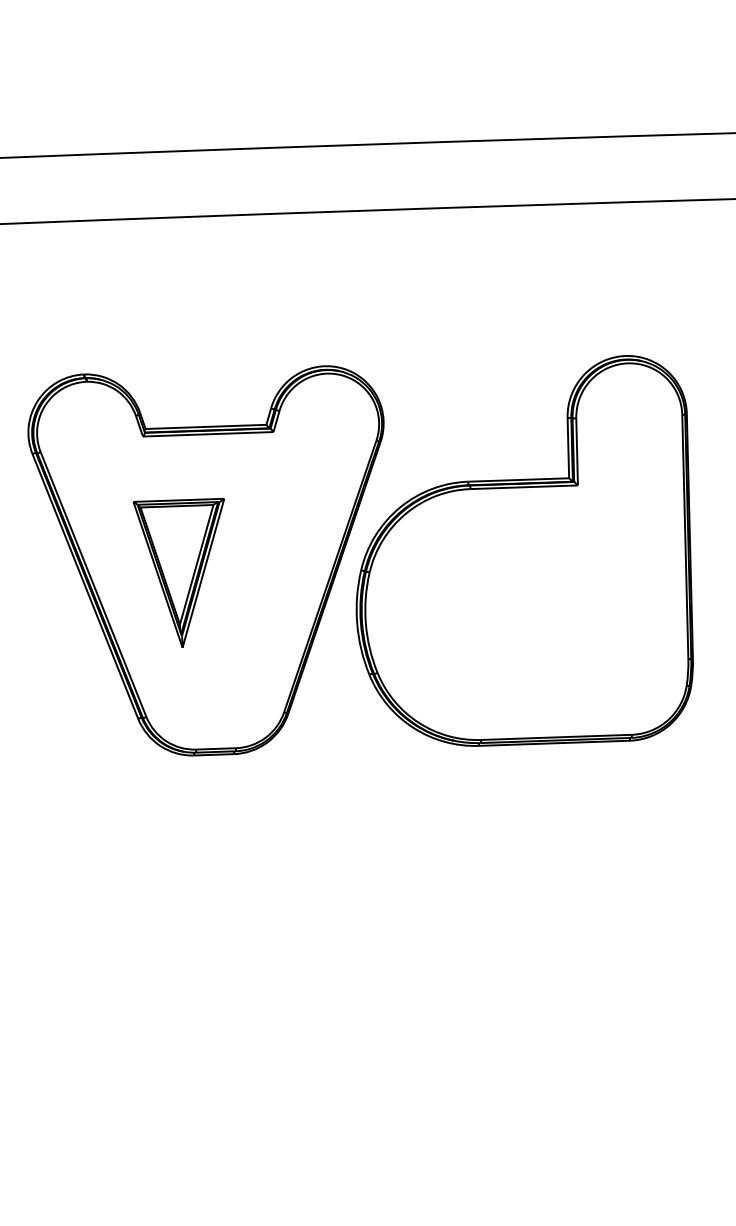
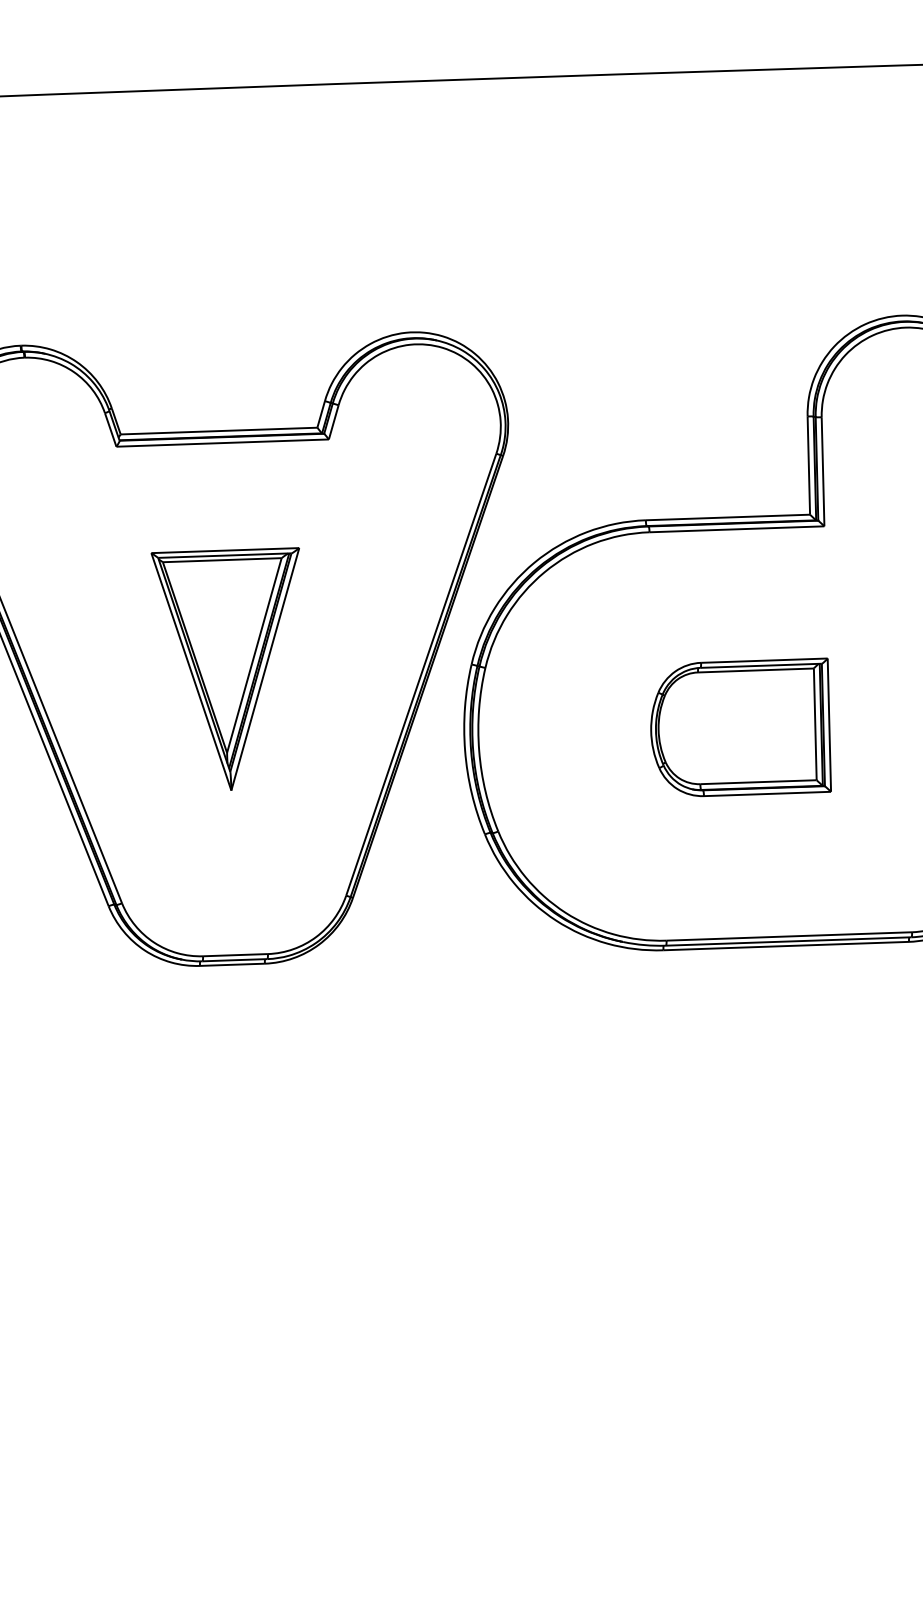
part: (178, 572) -> (224, 668), moved
part: (526, 608) -> (740, 726), added

